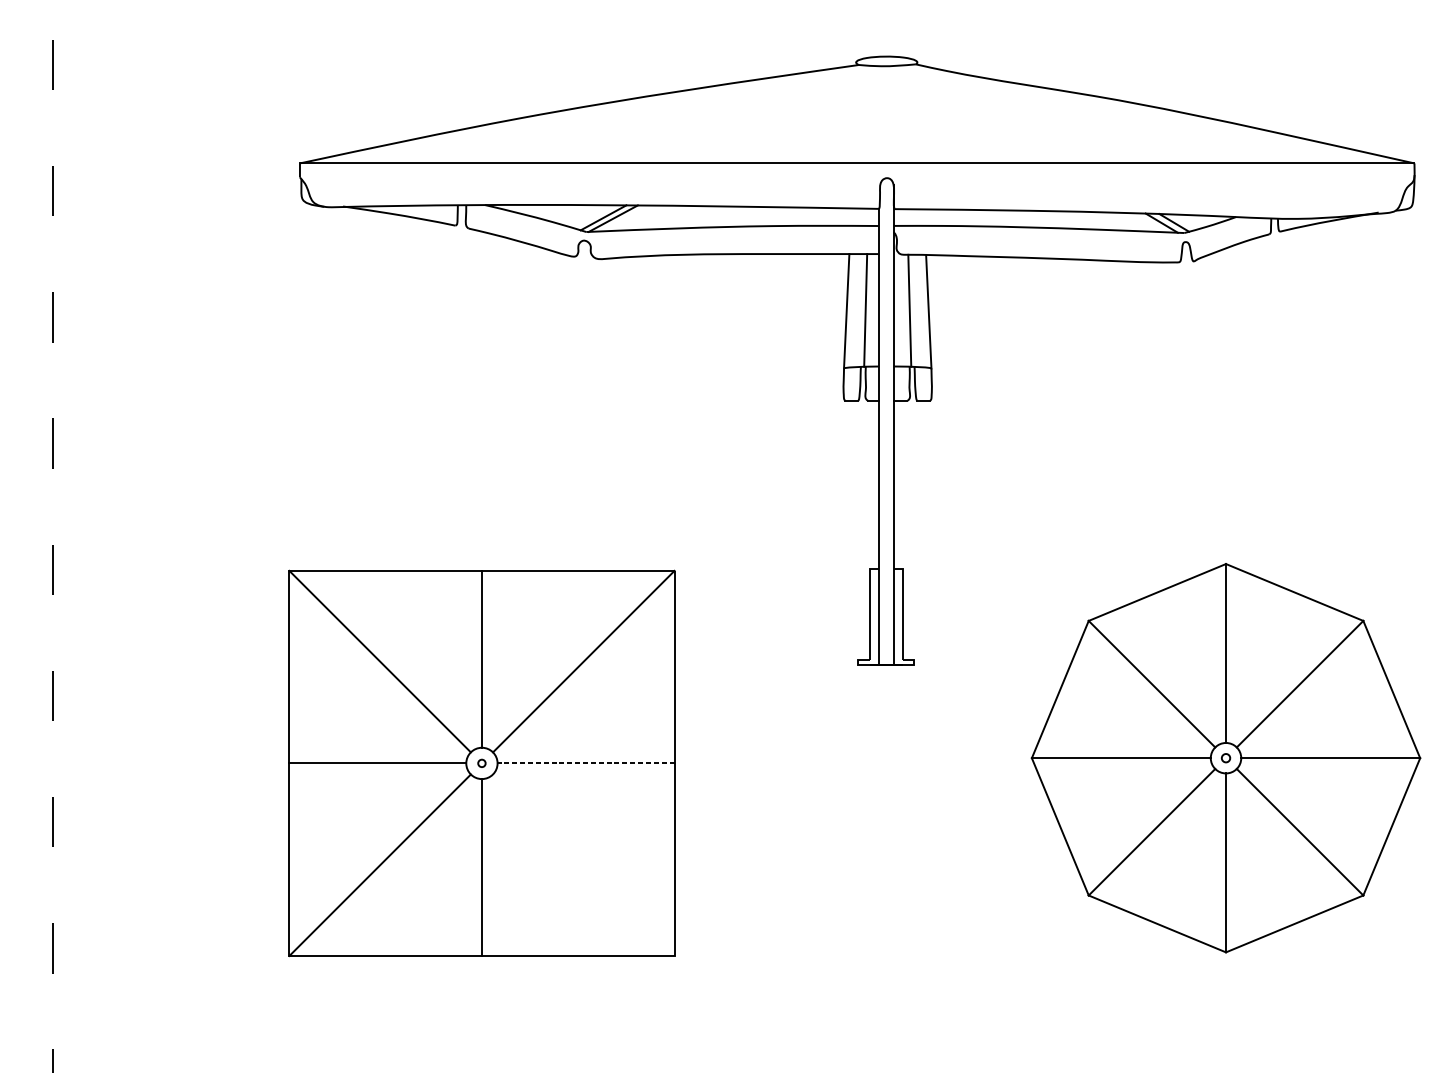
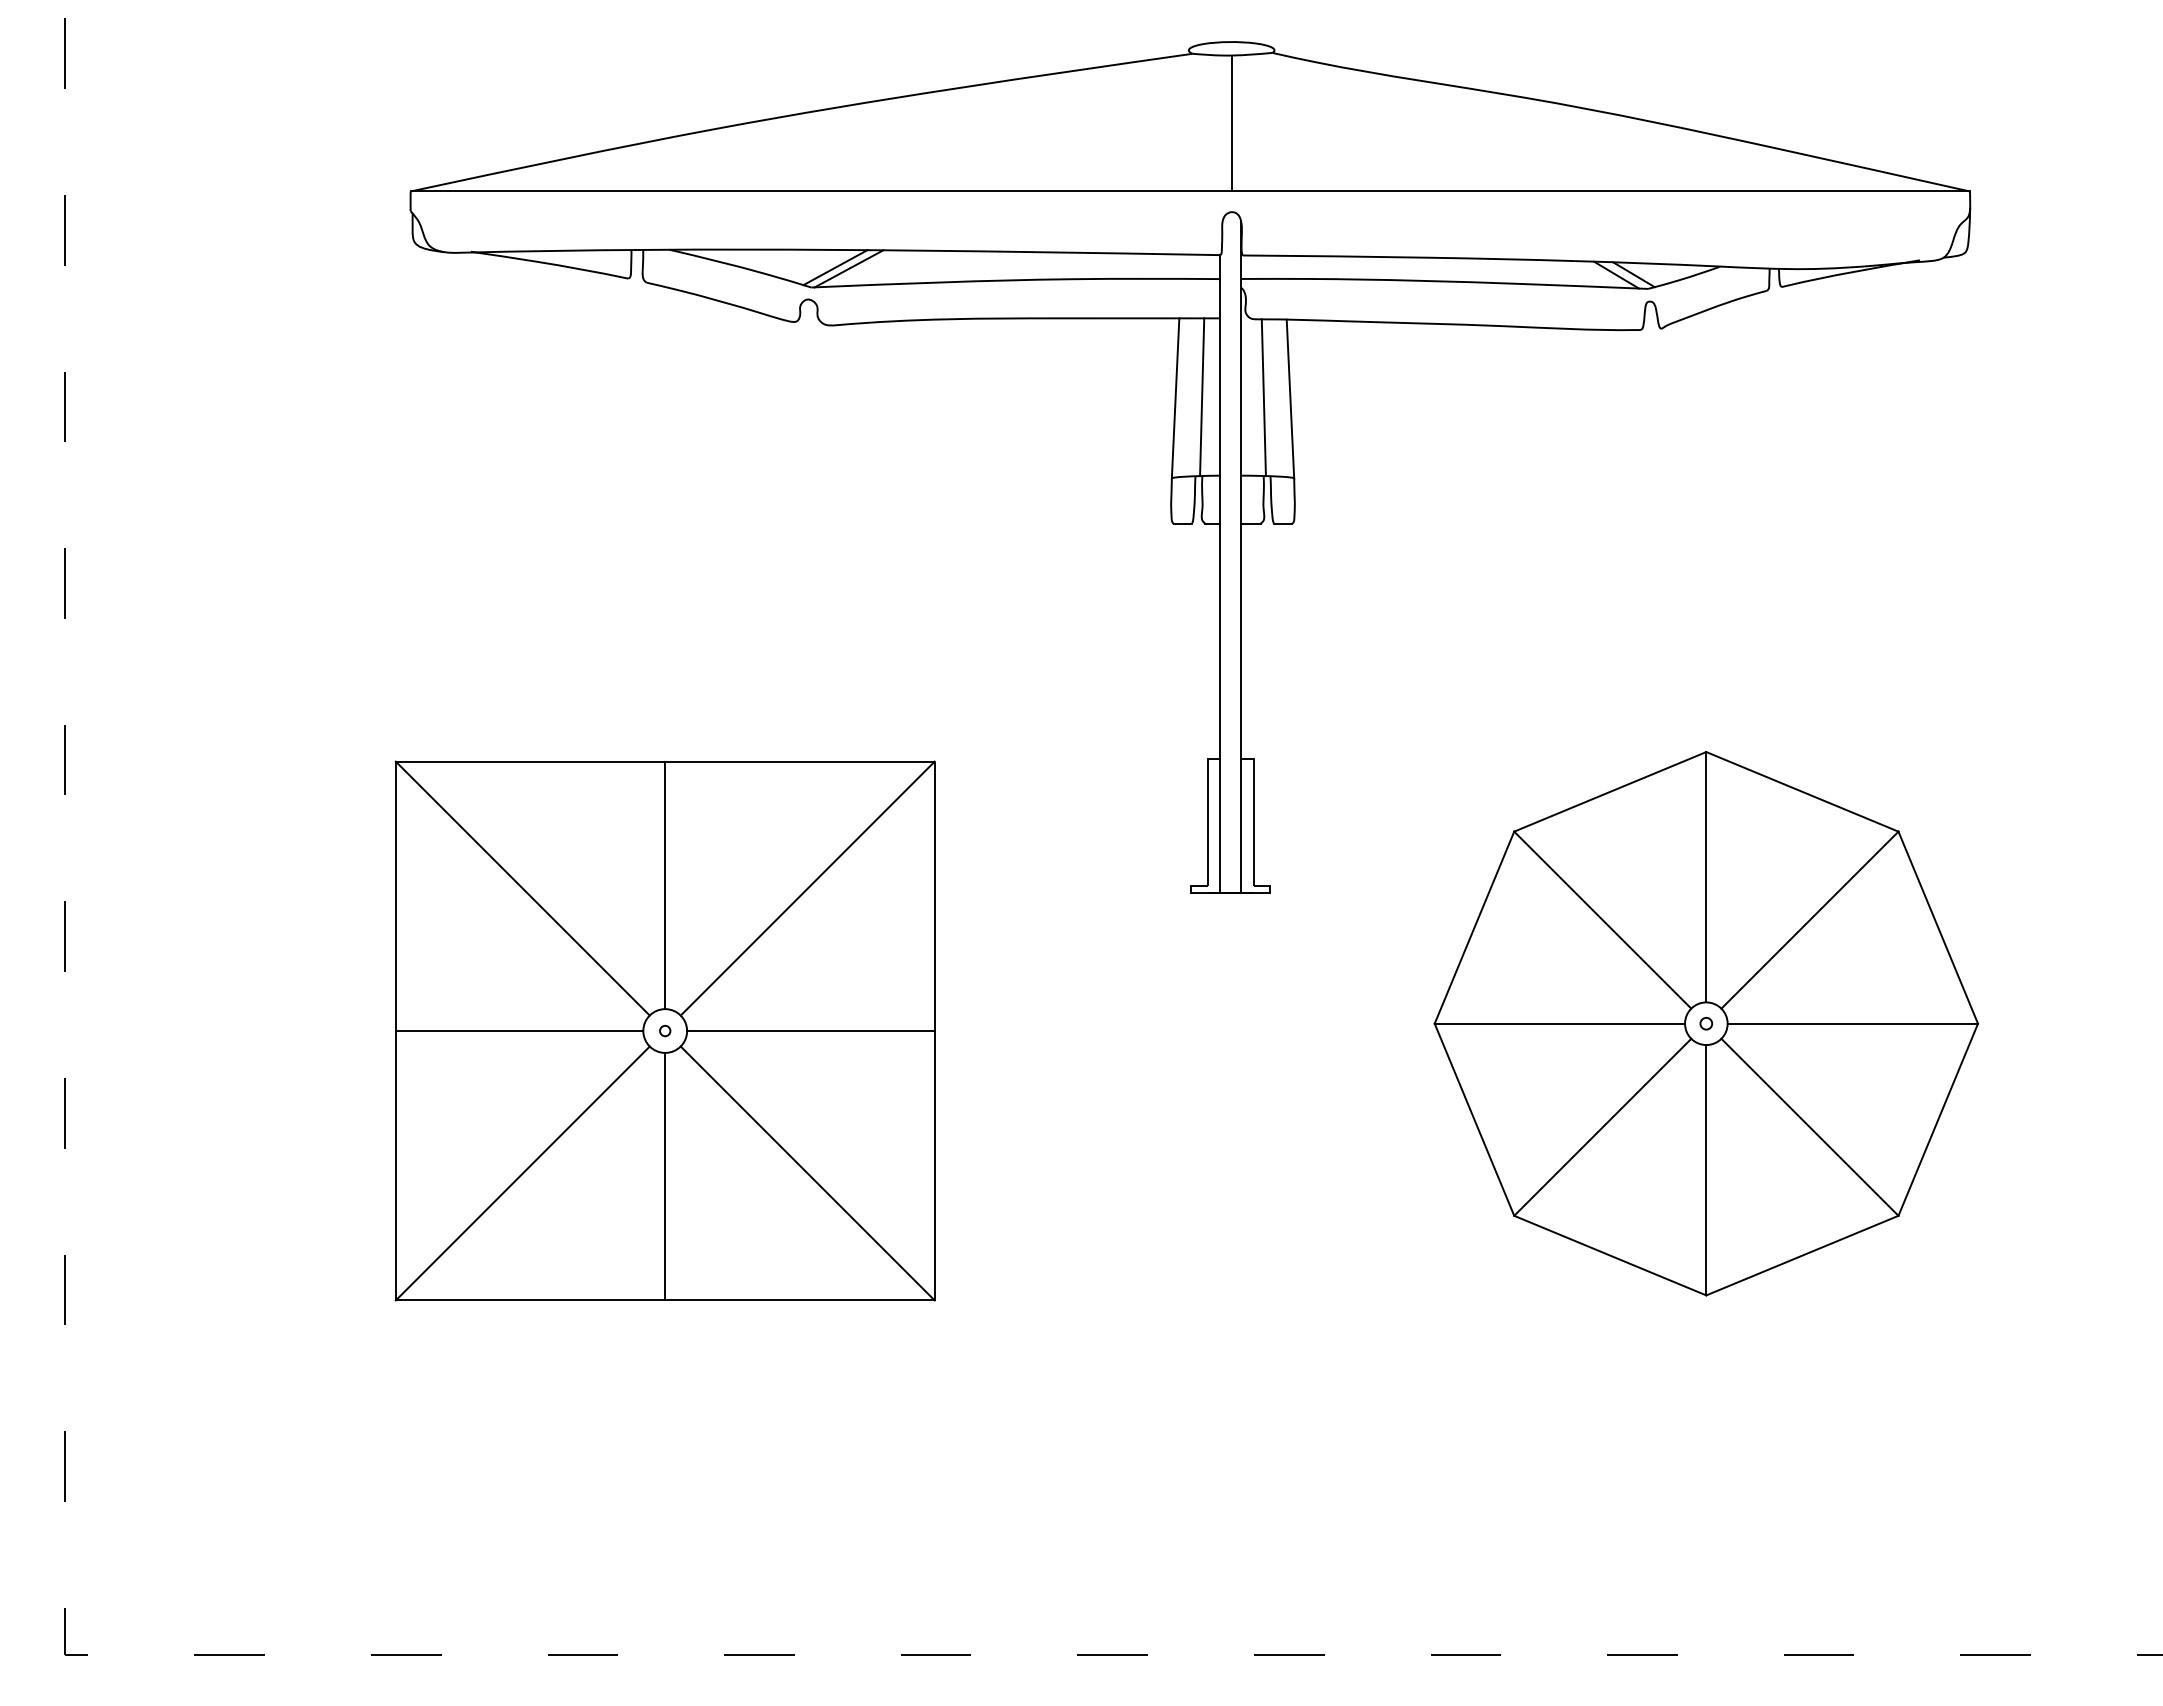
line: (886, 114) -> (1231, 123), added
line: (585, 763) -> (810, 1031), dashed -> solid
line: (583, 865) -> (807, 1173), added

